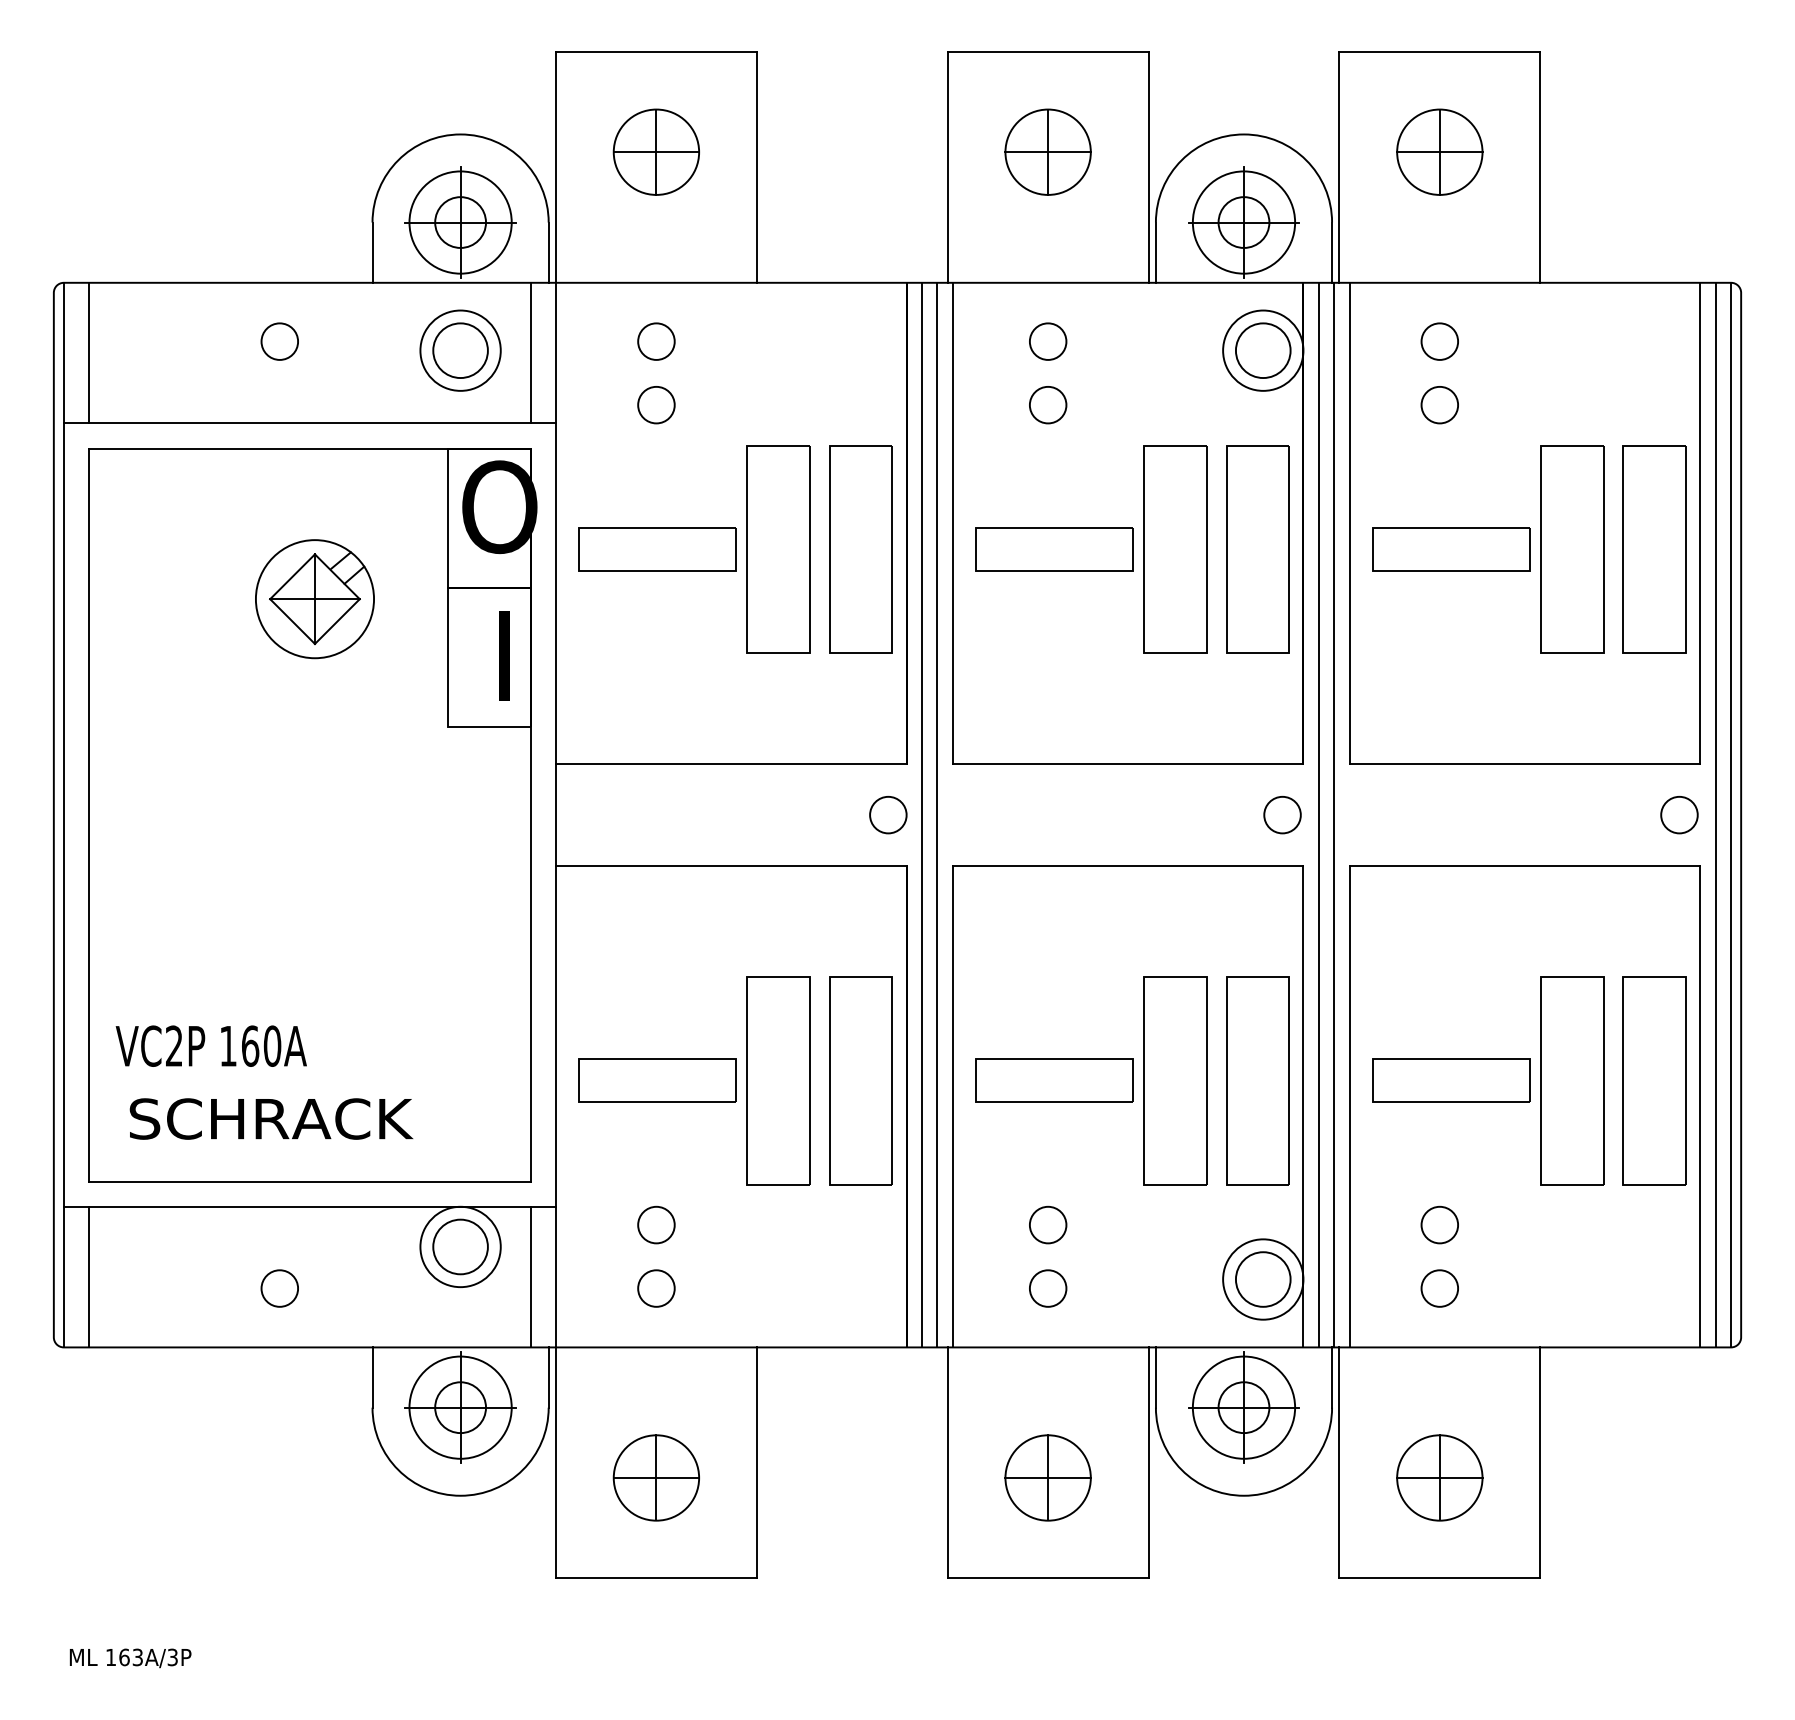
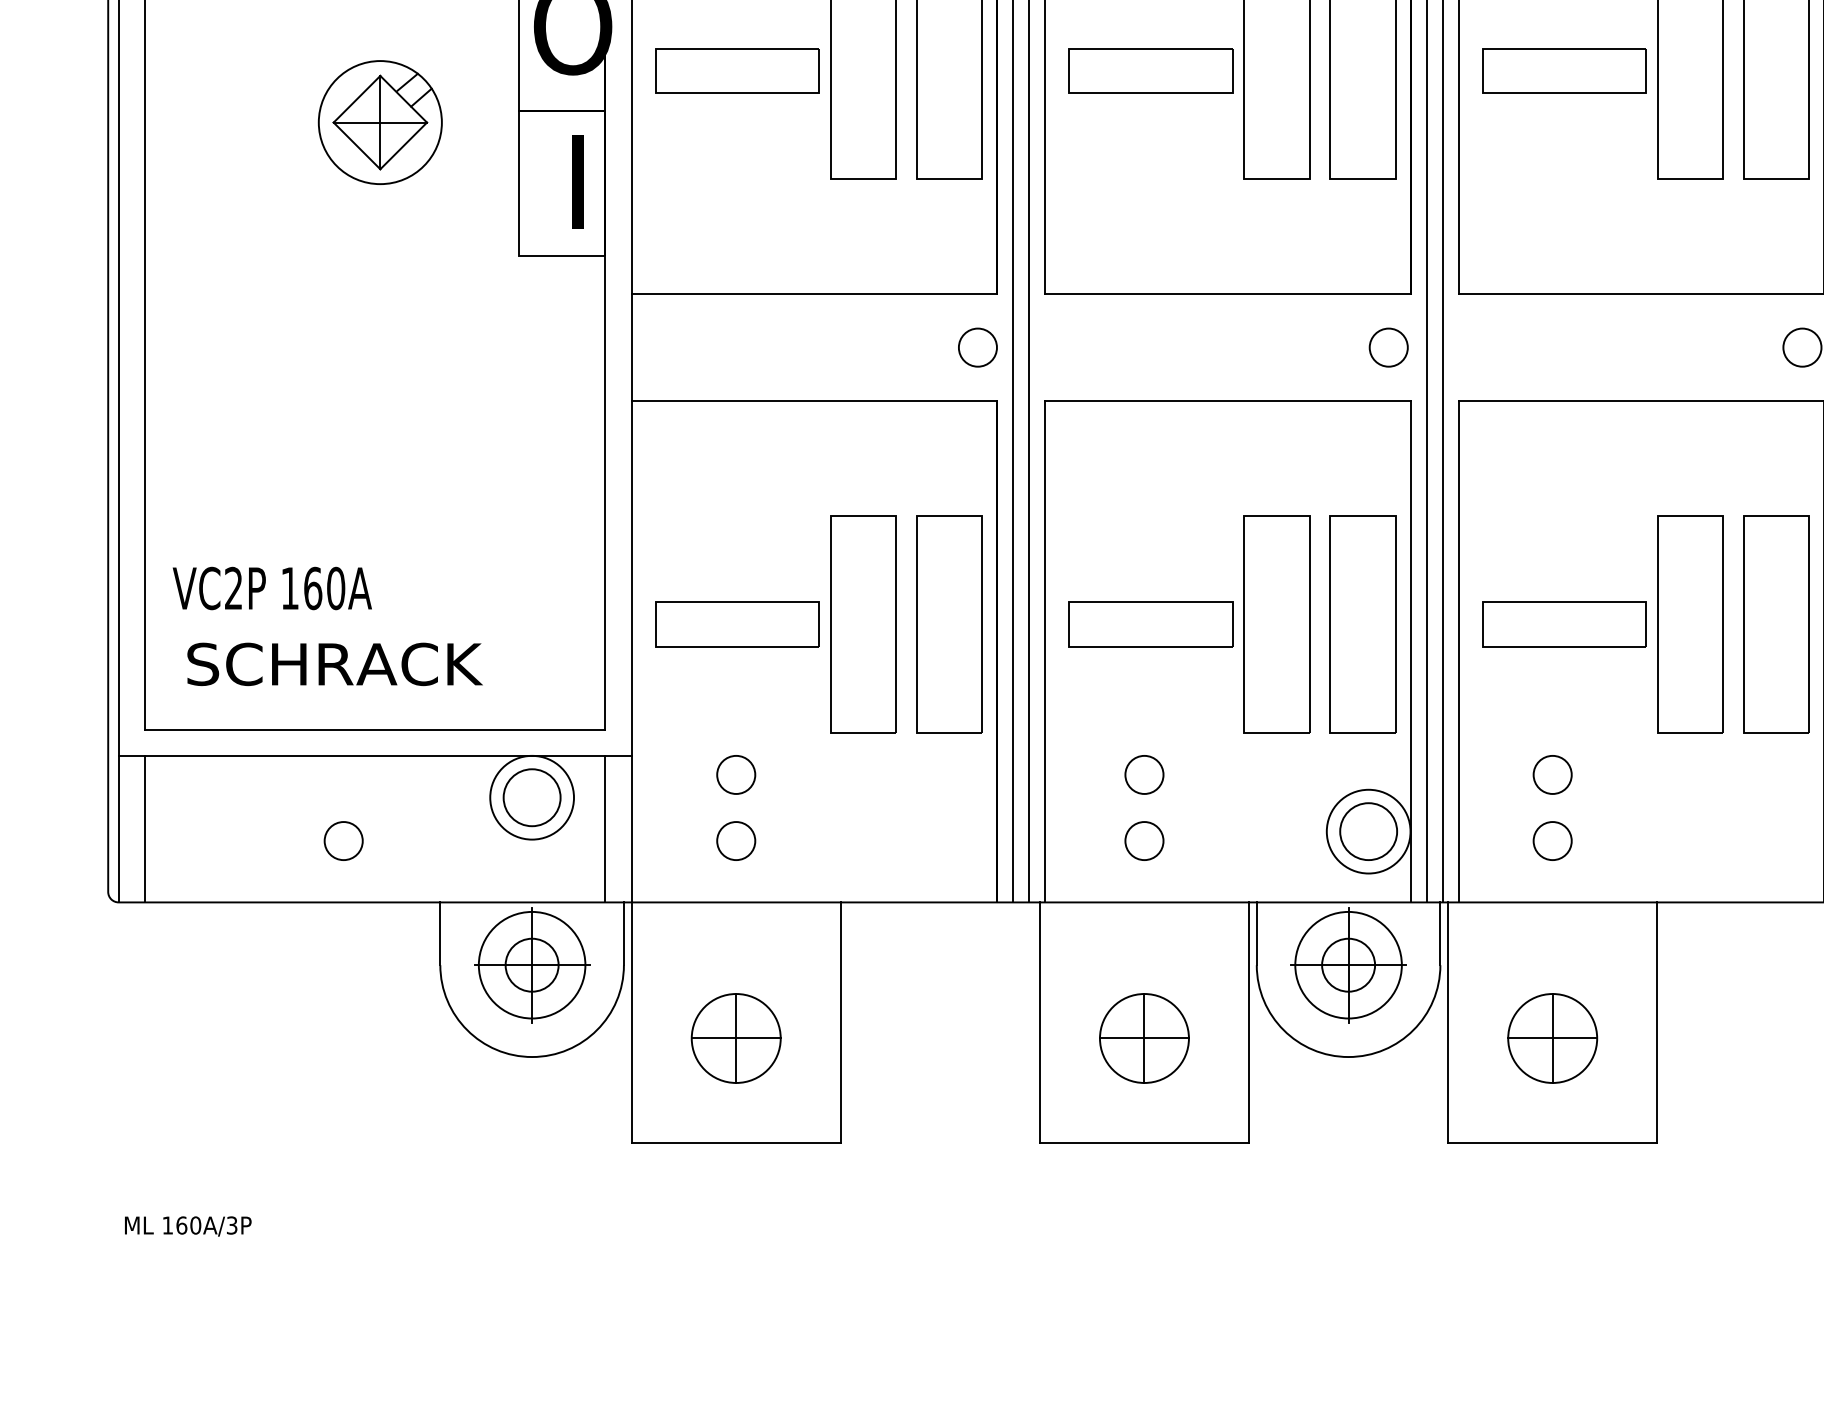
text: (137, 1657) -> (195, 1225), 163A/3P -> 160A/3P

